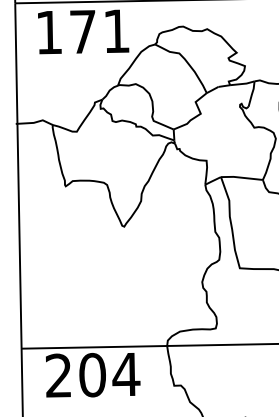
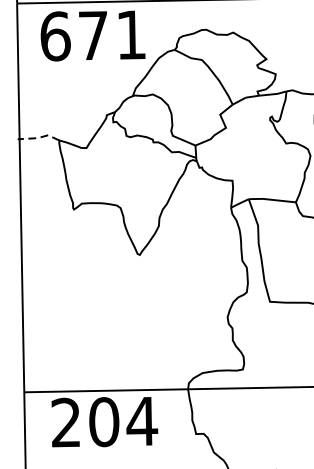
text: (49, 32) -> (55, 36), 171 -> 671
line: (34, 122) -> (38, 137), solid -> dashed

